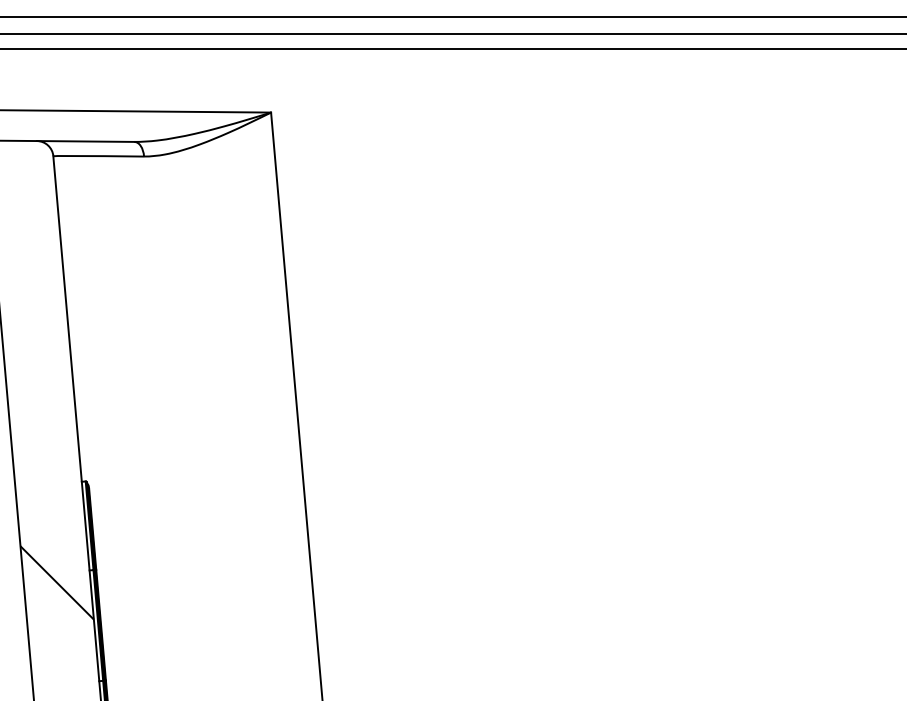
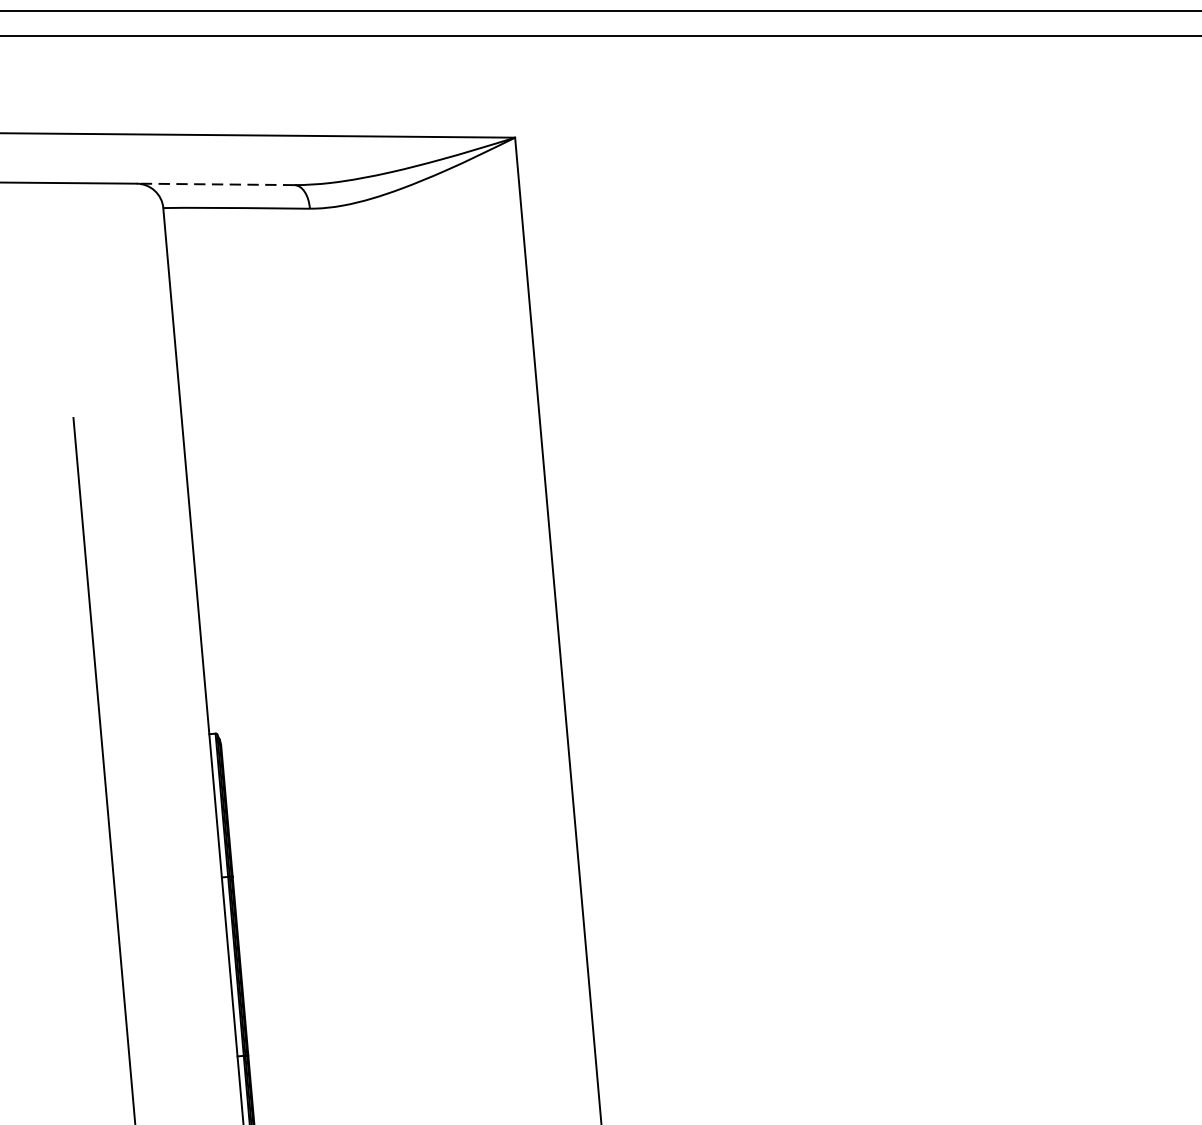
line: (85, 141) -> (215, 184), solid -> dashed
hatch: (56, 582) -> (168, 896), removed

